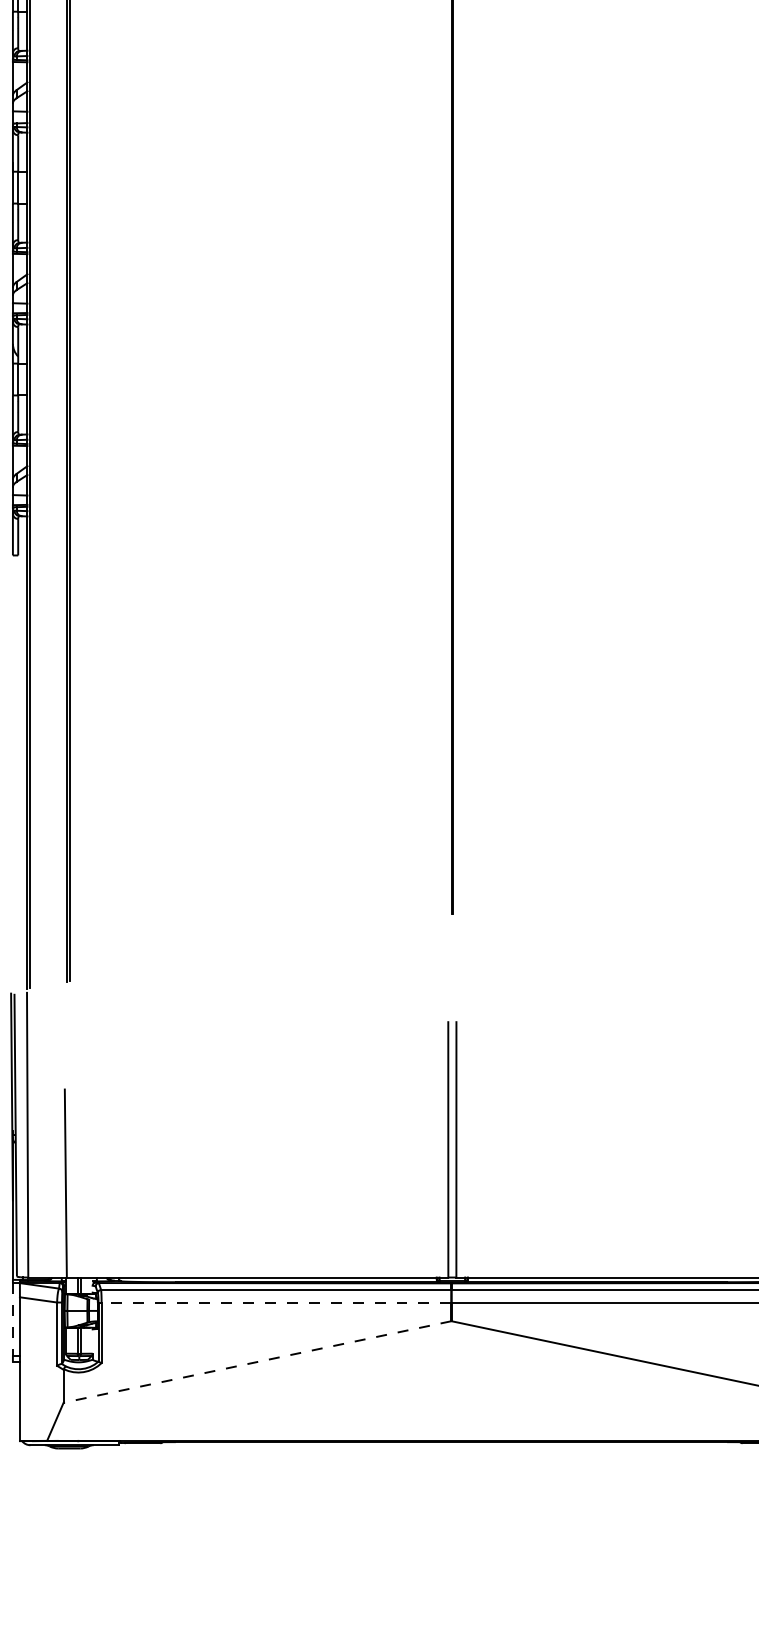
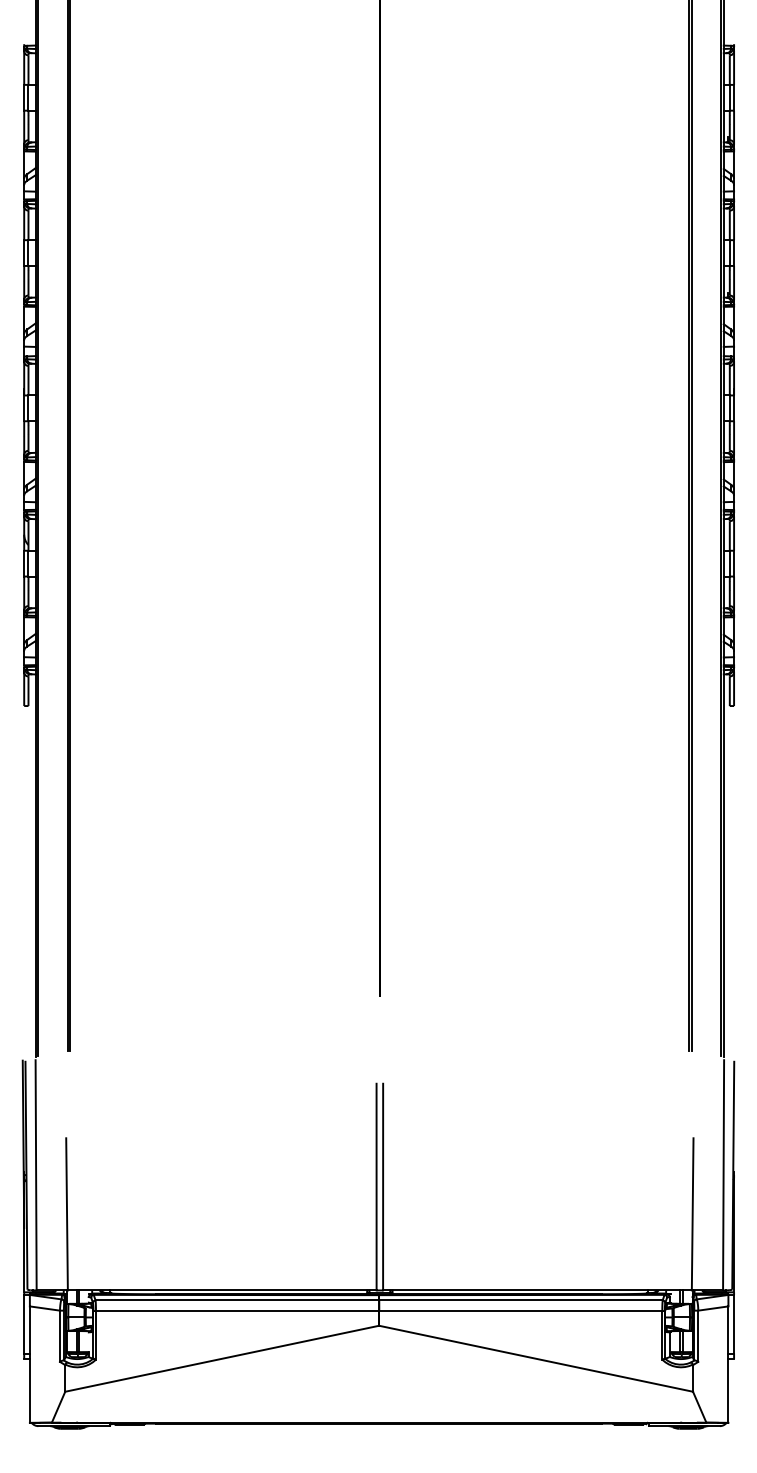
line: (276, 1303) -> (237, 1311), dashed -> solid
line: (13, 1319) -> (24, 1324), dashed -> solid
line: (256, 1361) -> (221, 1358), dashed -> solid

